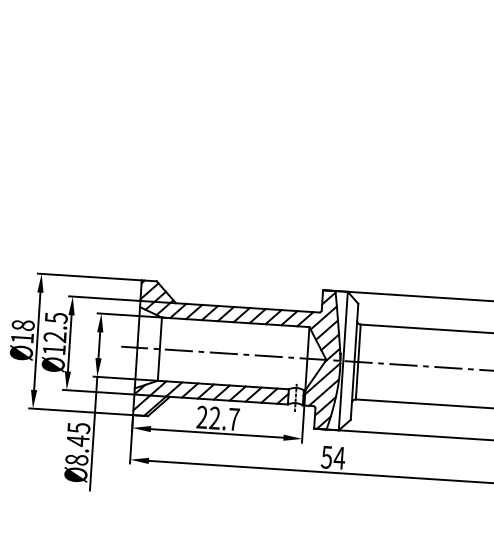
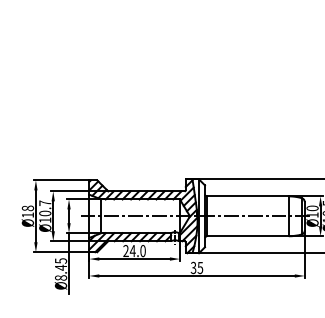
text: (56, 327) -> (45, 208), Ø12.5 -> Ø10.7
text: (223, 419) -> (137, 251), 22.7 -> 24.0
text: (334, 456) -> (197, 267), 54 -> 35

